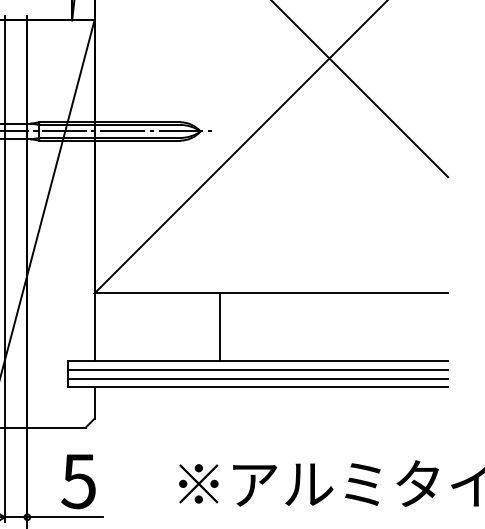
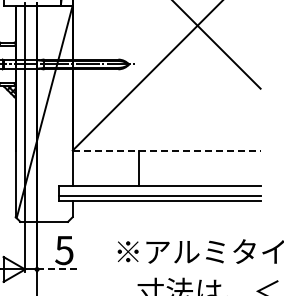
line: (270, 293) -> (166, 150), solid -> dashed
line: (257, 370) -> (159, 191), removed
line: (63, 517) -> (56, 269), solid -> dashed

